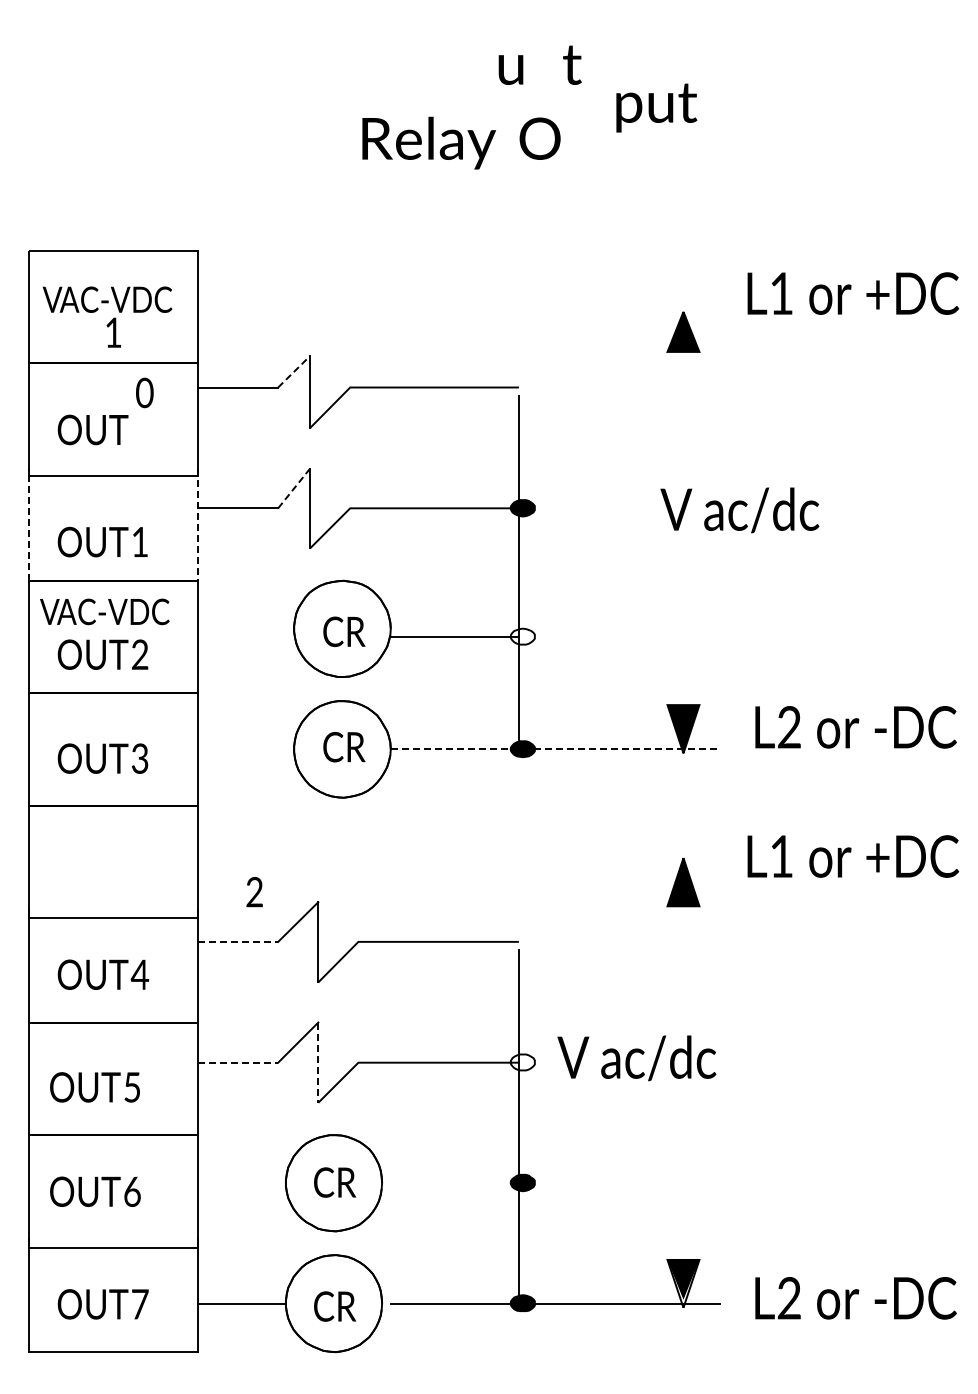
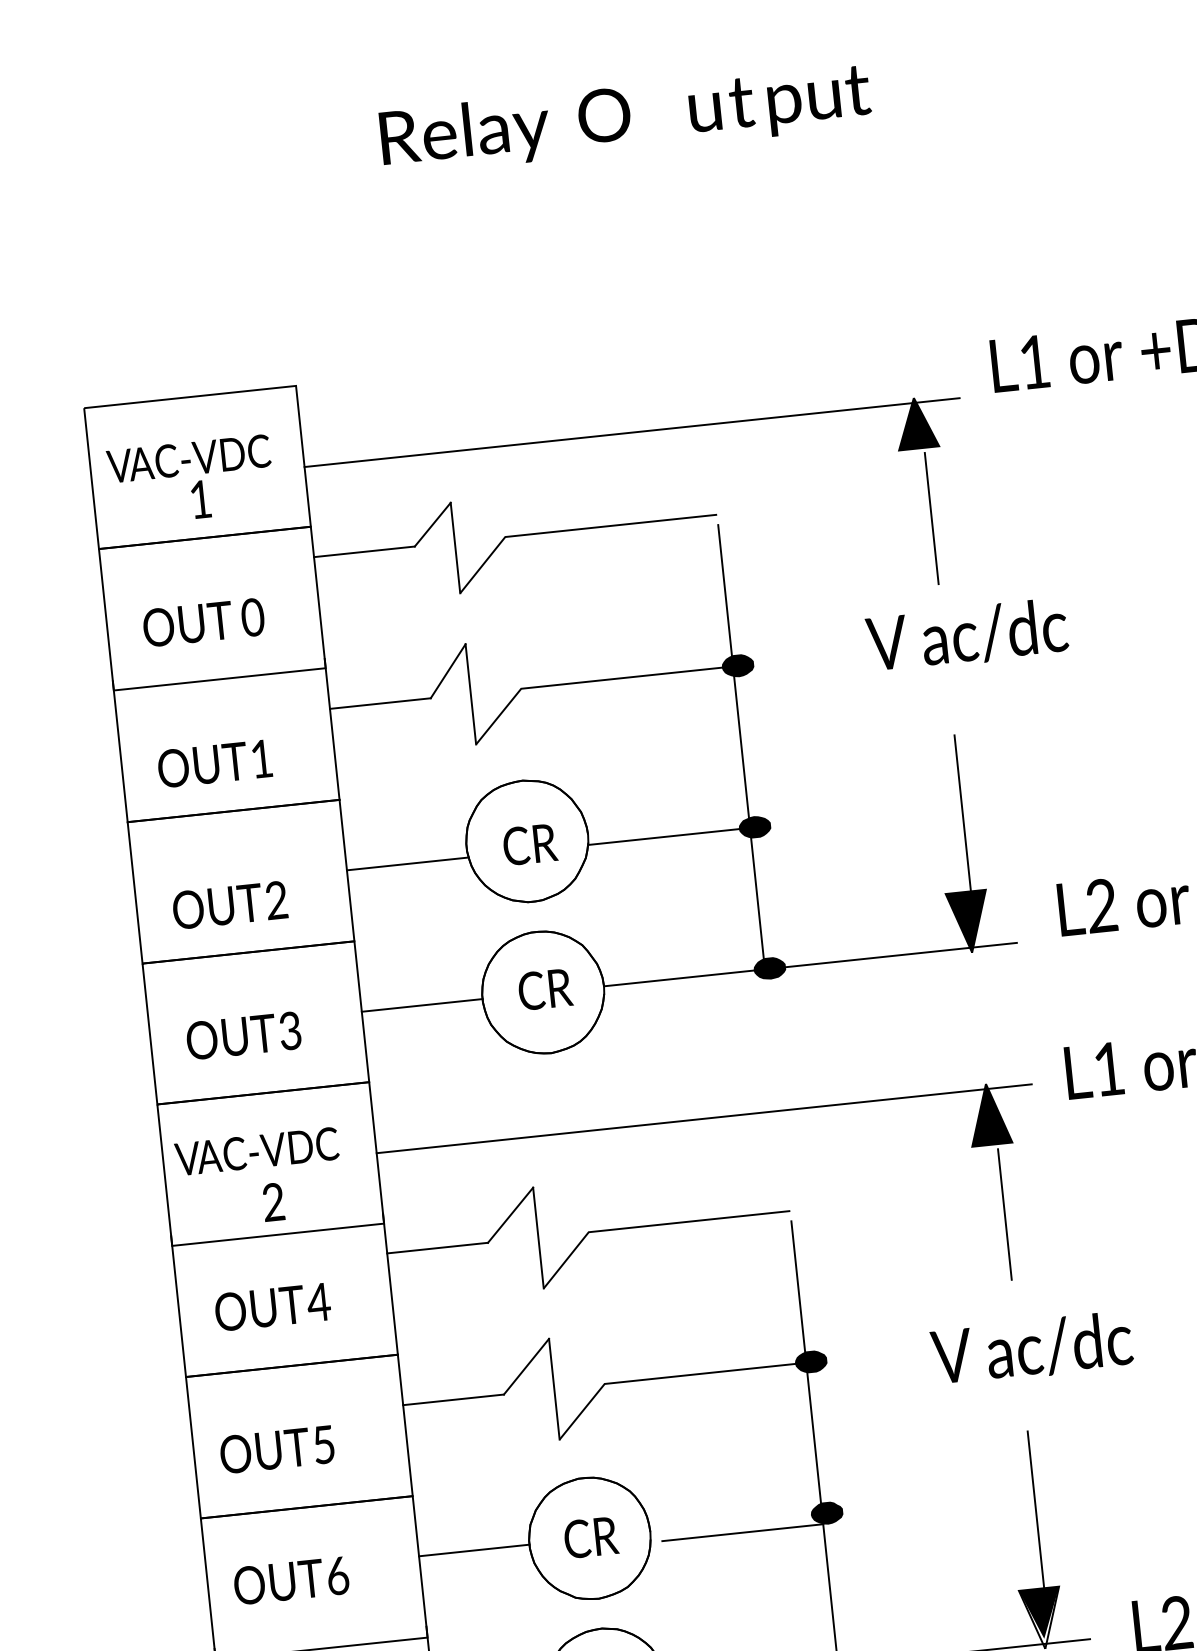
text: (510, 69) -> (704, 112), moved
text: (656, 107) -> (819, 100), moved
text: (461, 142) -> (506, 130), moved
line: (458, 315) -> (631, 432), added
line: (294, 371) -> (433, 524), dashed -> solid
text: (144, 392) -> (252, 616), moved
line: (687, 408) -> (931, 518), added
line: (294, 488) -> (448, 671), dashed -> solid
text: (739, 510) -> (966, 635), moved
line: (29, 524) -> (120, 751), dashed -> solid
line: (197, 525) -> (331, 730), dashed -> solid
text: (104, 611) -> (256, 1151), moved
line: (245, 636) -> (406, 863), added
fill: (522, 636) -> (754, 827), added
line: (687, 644) -> (962, 815), added
line: (245, 749) -> (421, 1005), added
line: (555, 749) -> (810, 964), dashed -> solid
line: (458, 862) -> (703, 1119), added
text: (254, 892) -> (273, 1202), moved
line: (238, 941) -> (438, 1247), dashed -> solid
line: (687, 962) -> (1004, 1214), added
text: (636, 1058) -> (1031, 1349), moved
line: (238, 1062) -> (454, 1399), dashed -> solid
fill: (522, 1062) -> (810, 1362), added
line: (318, 1063) -> (554, 1390), dashed -> solid
line: (241, 1183) -> (473, 1551), added
line: (454, 1191) -> (742, 1533), added
line: (687, 1199) -> (1036, 1512), added

